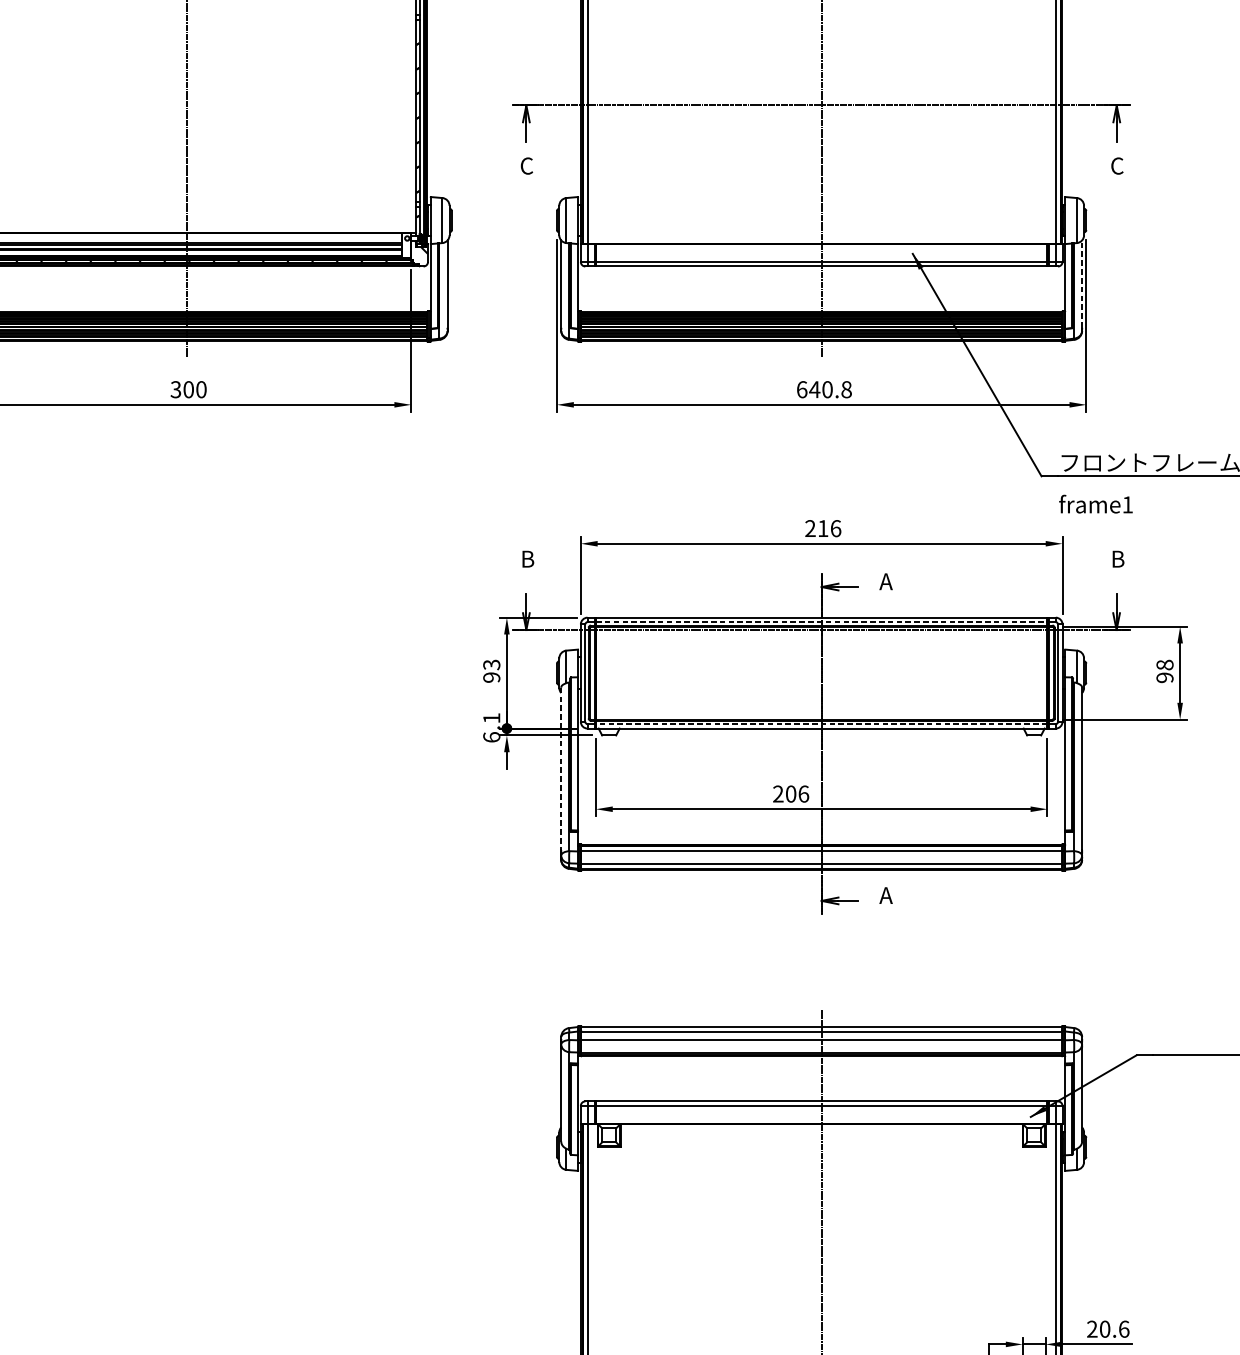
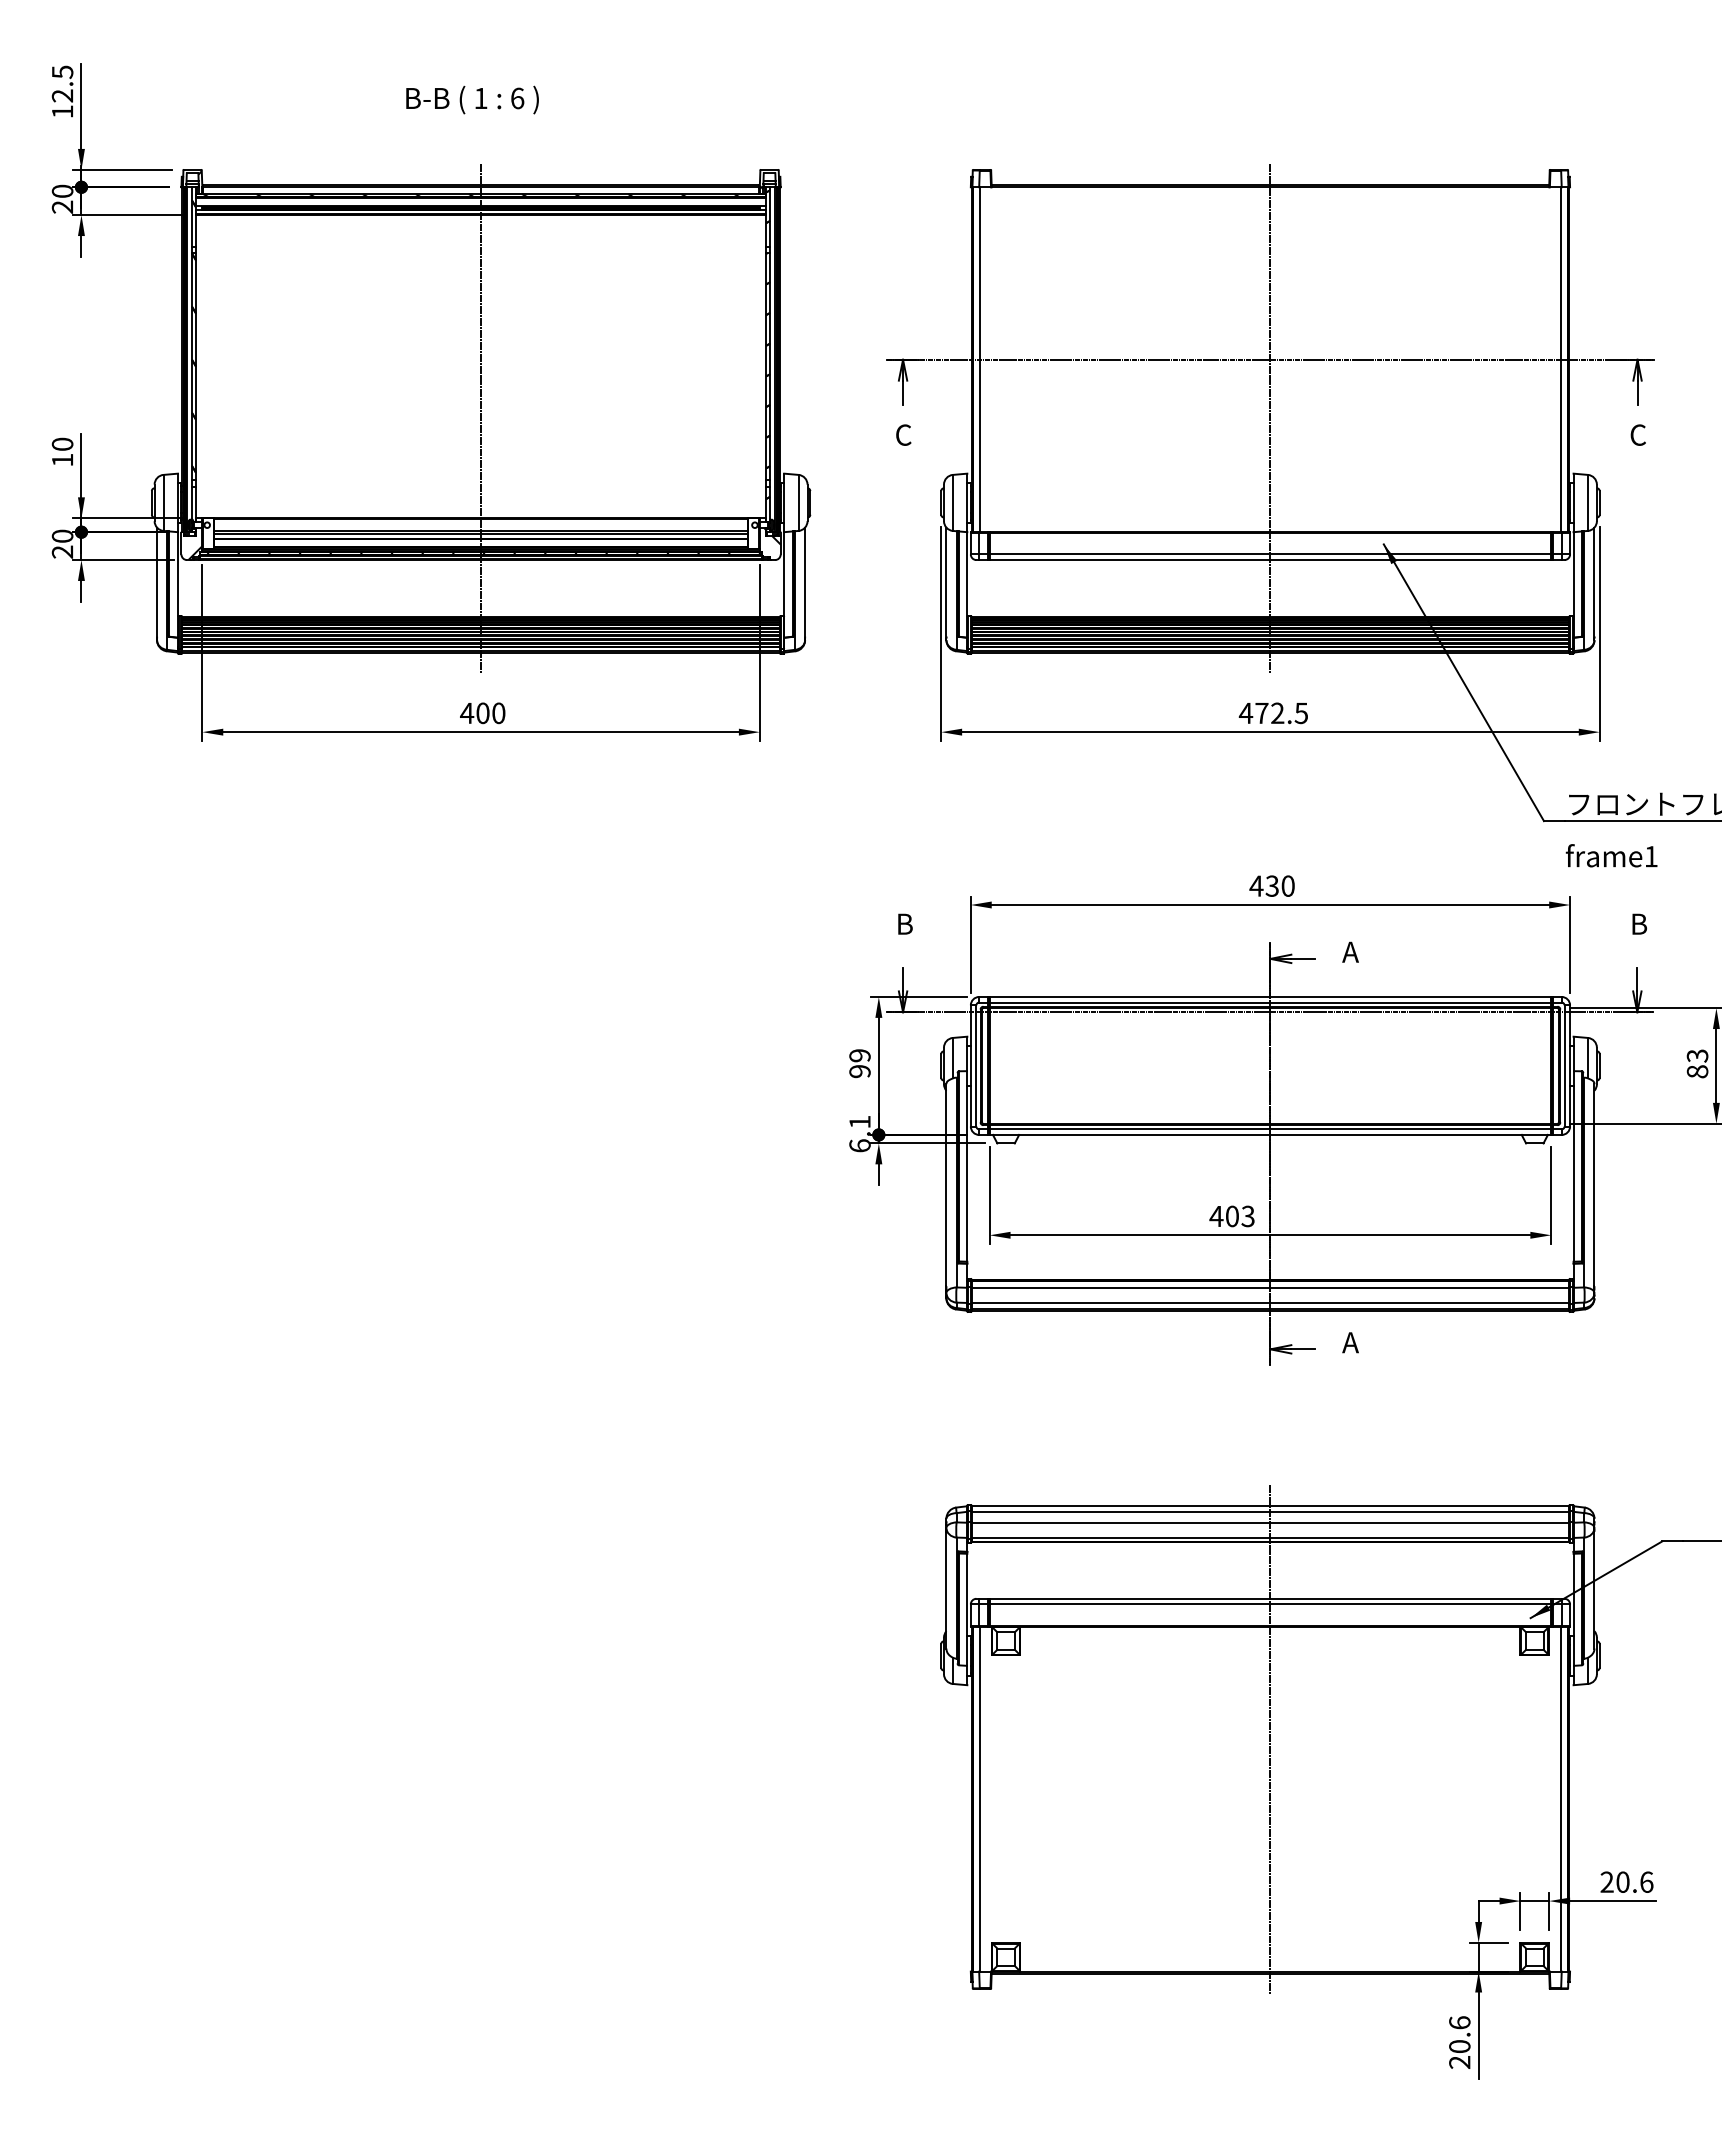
line: (1082, 283) -> (1594, 581), dashed -> solid
text: (176, 389) -> (467, 713), 300 -> 400
text: (824, 389) -> (1273, 713), 640.8 -> 472.5
text: (822, 528) -> (1271, 885), 216 -> 430
line: (821, 622) -> (1270, 1002), dashed -> solid
text: (491, 664) -> (859, 1055), 93 -> 99
text: (1164, 671) -> (1697, 1063), 98 -> 83
line: (821, 724) -> (1270, 1129), dashed -> solid
line: (561, 769) -> (946, 1185), dashed -> solid
text: (790, 794) -> (1231, 1216), 206 -> 403

